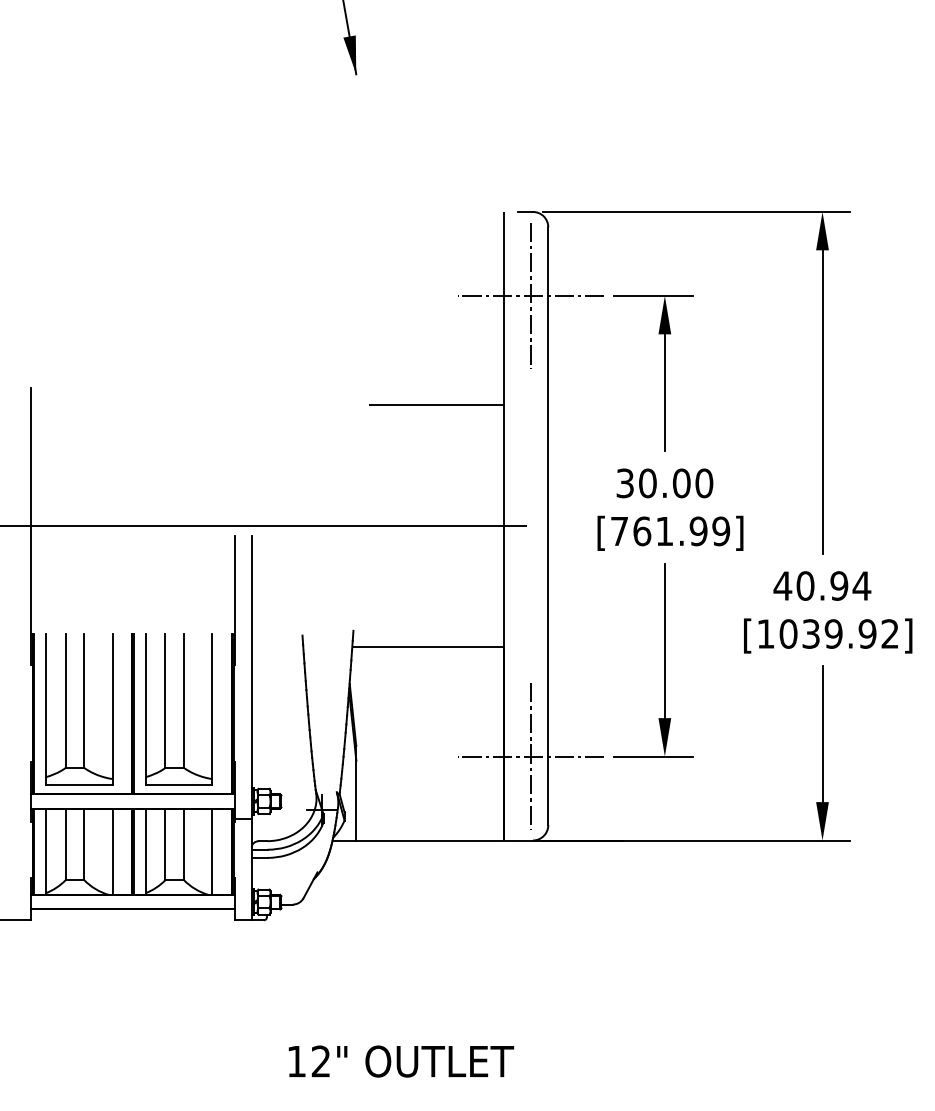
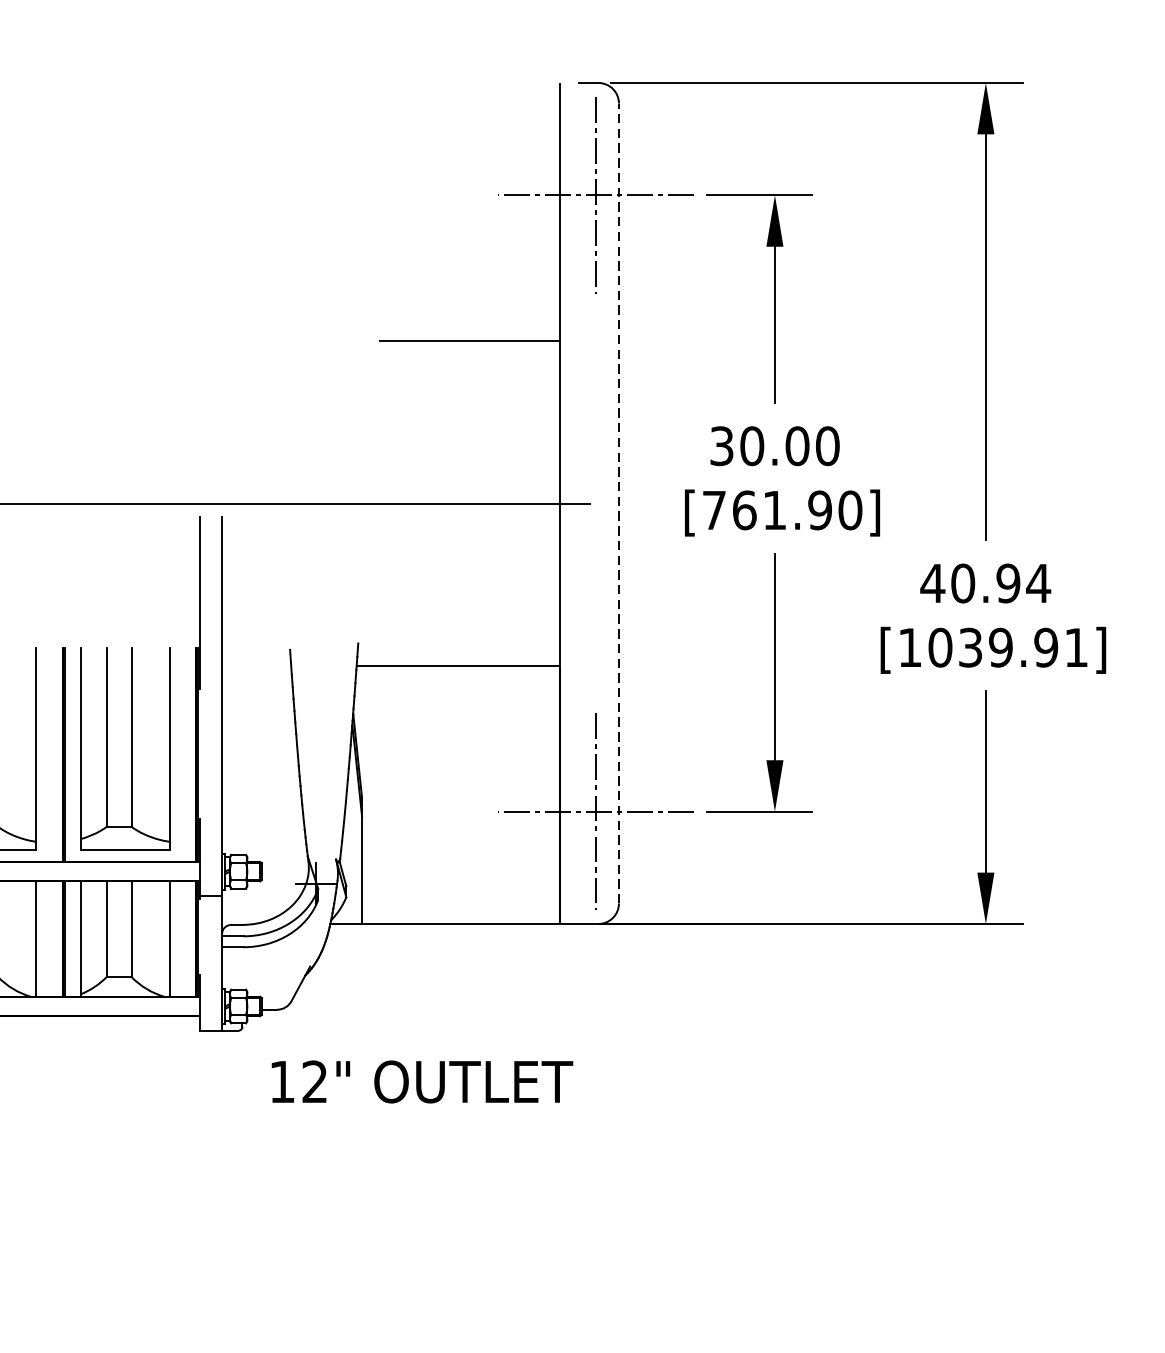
line: (548, 526) -> (619, 503), solid -> dashed
text: (721, 531) -> (850, 510), [761.99] -> [761.90]
text: (889, 633) -> (1075, 647), [1039.92] -> [1039.91]
text: (401, 1061) -> (422, 1081), moved

